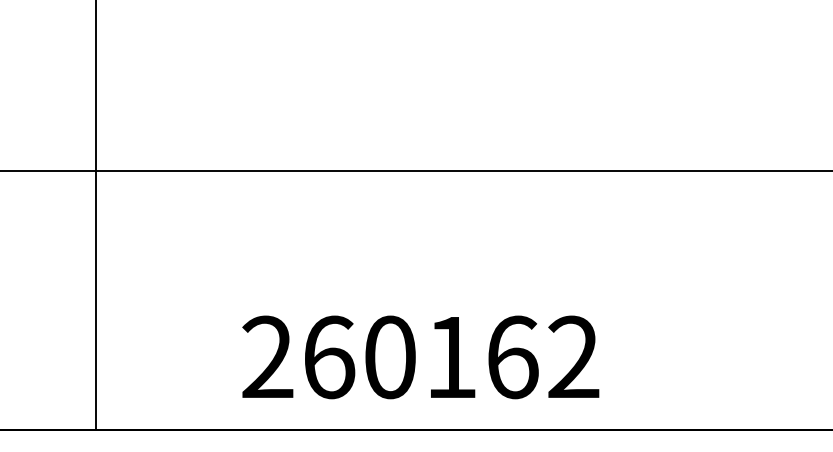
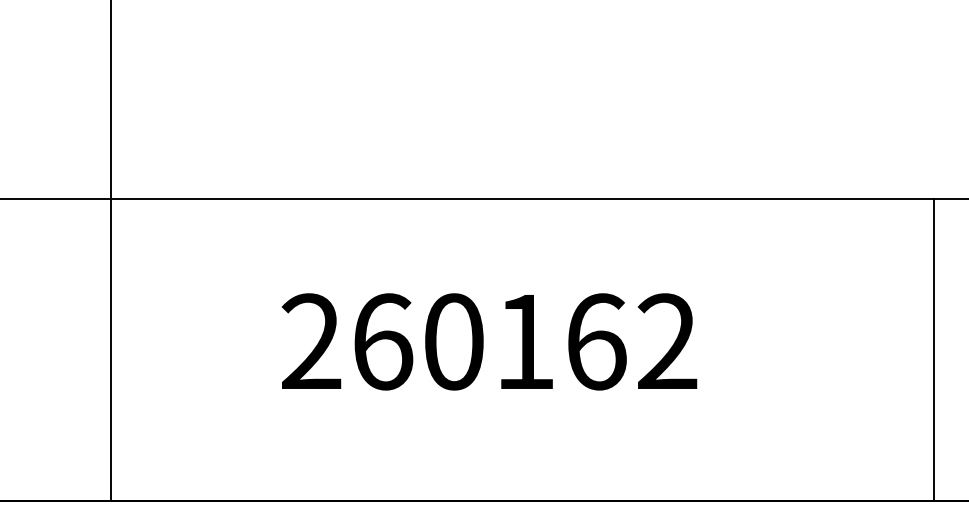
line: (803, 300) -> (934, 349), added
text: (420, 357) -> (489, 341), moved

